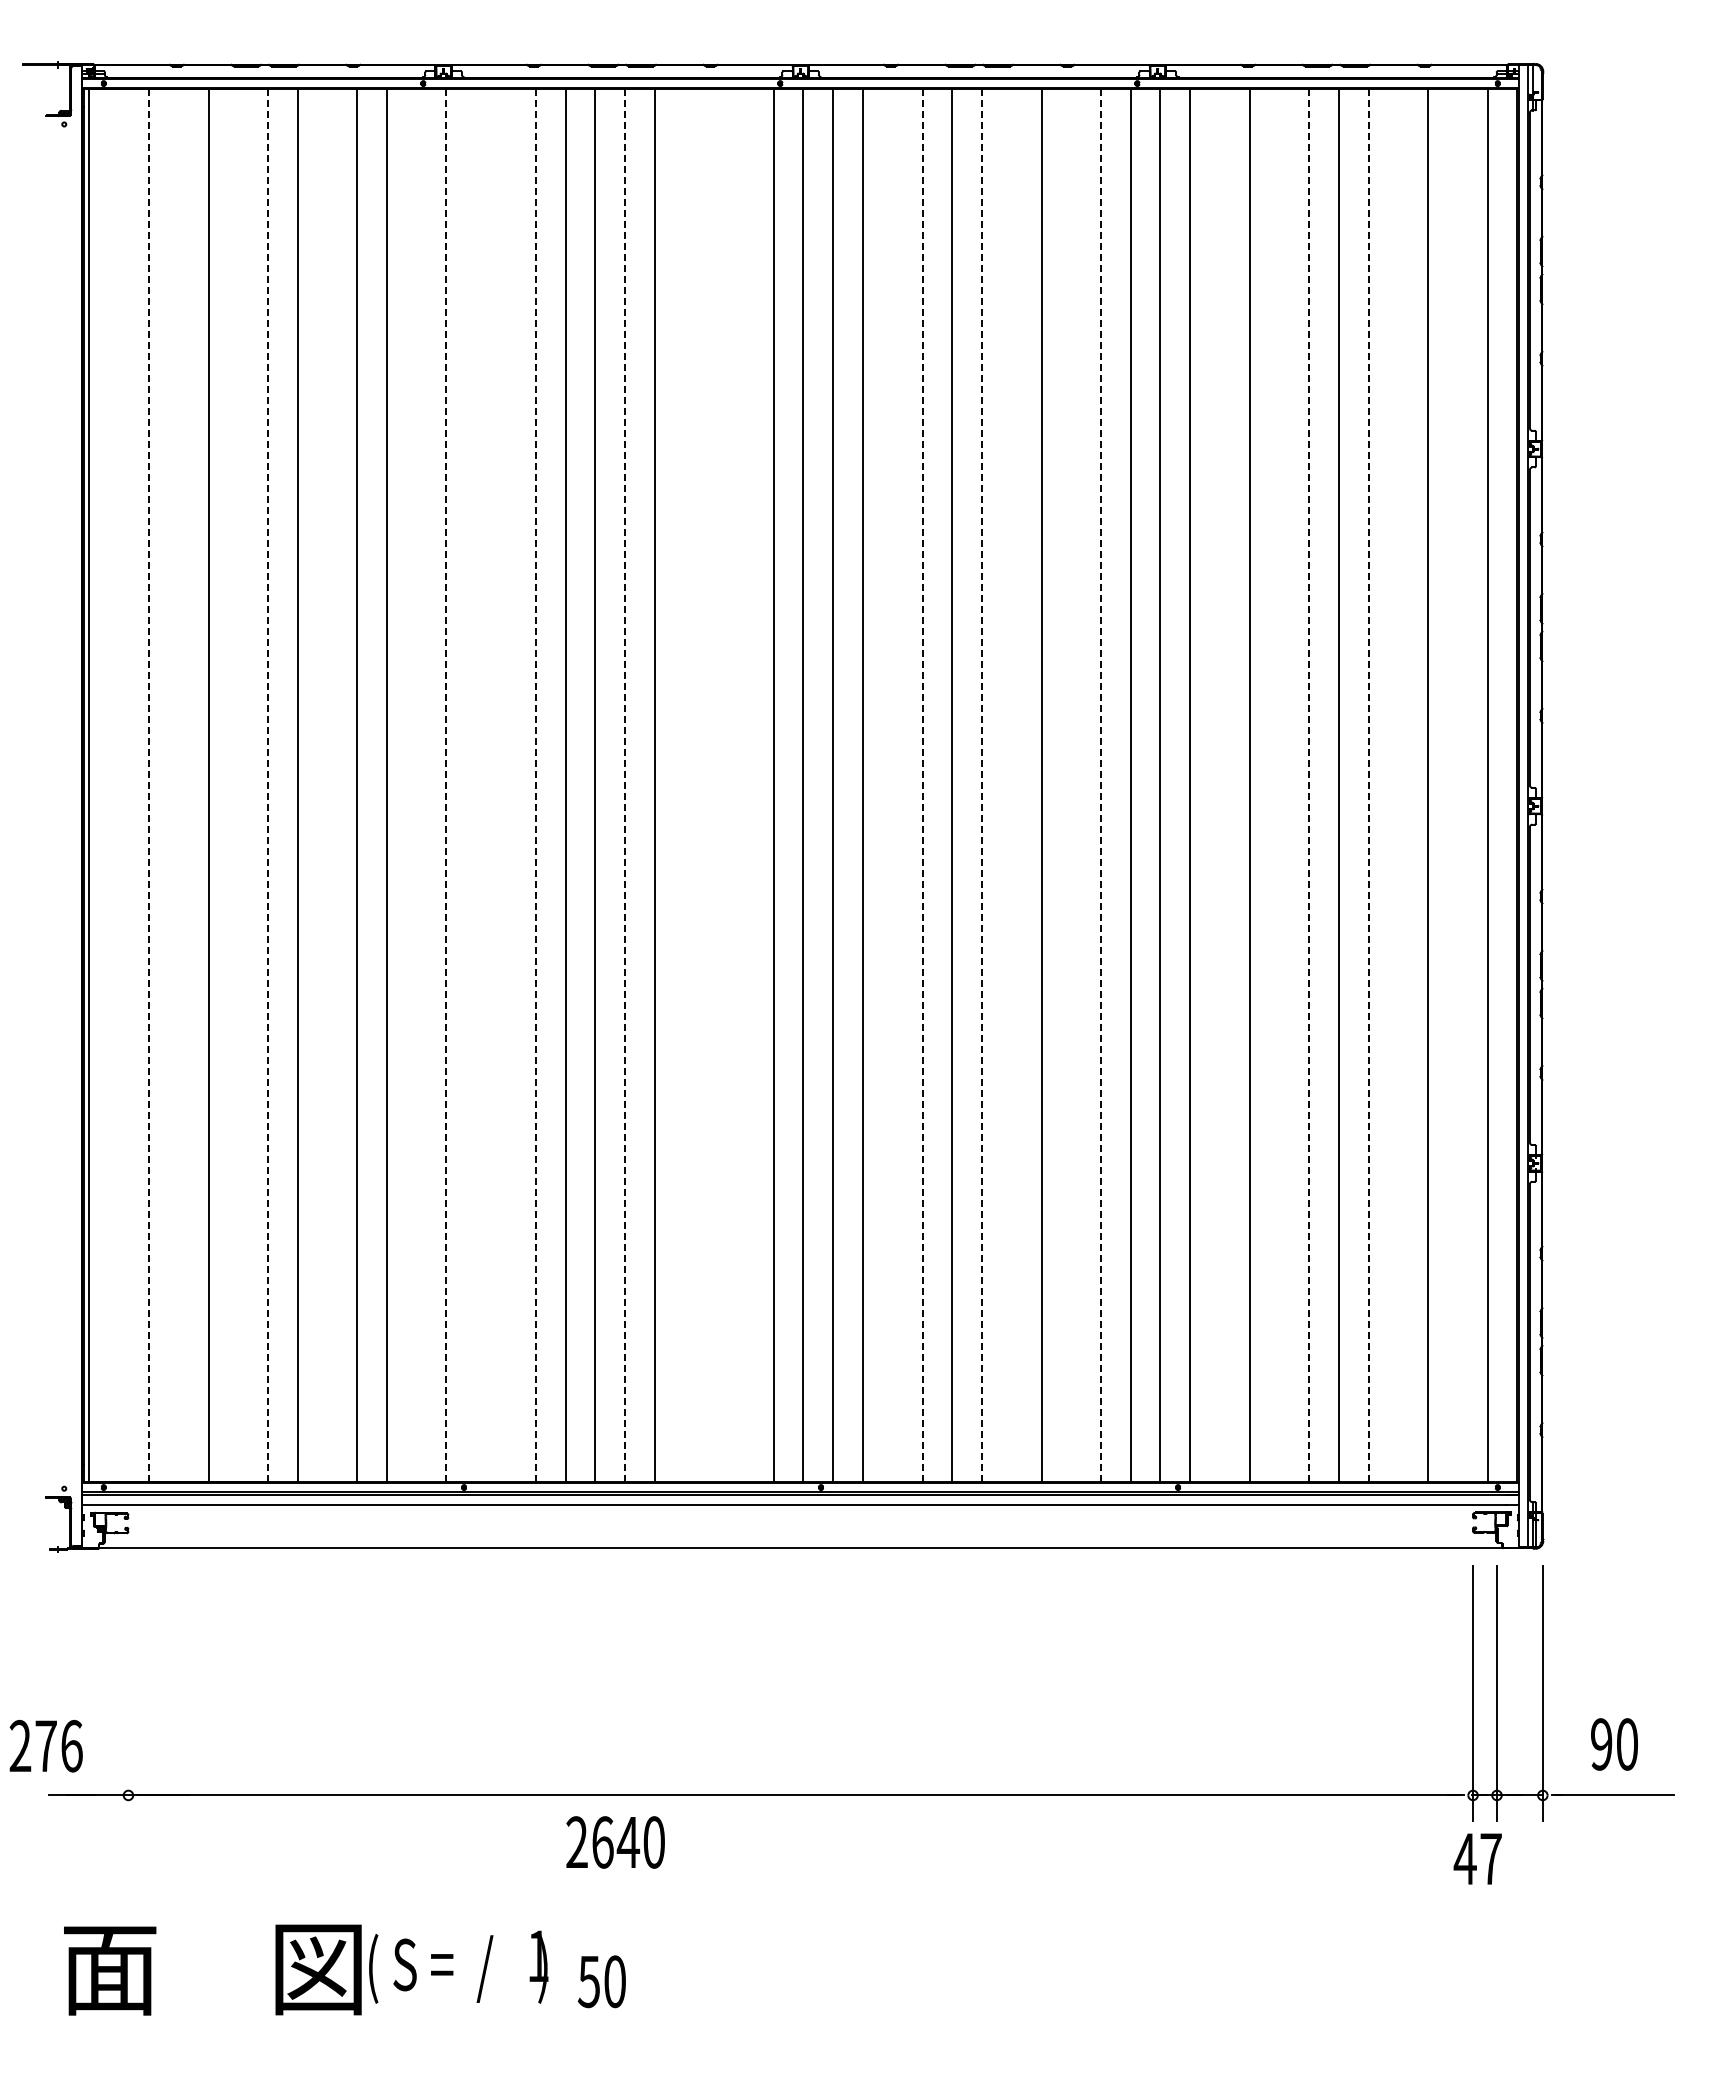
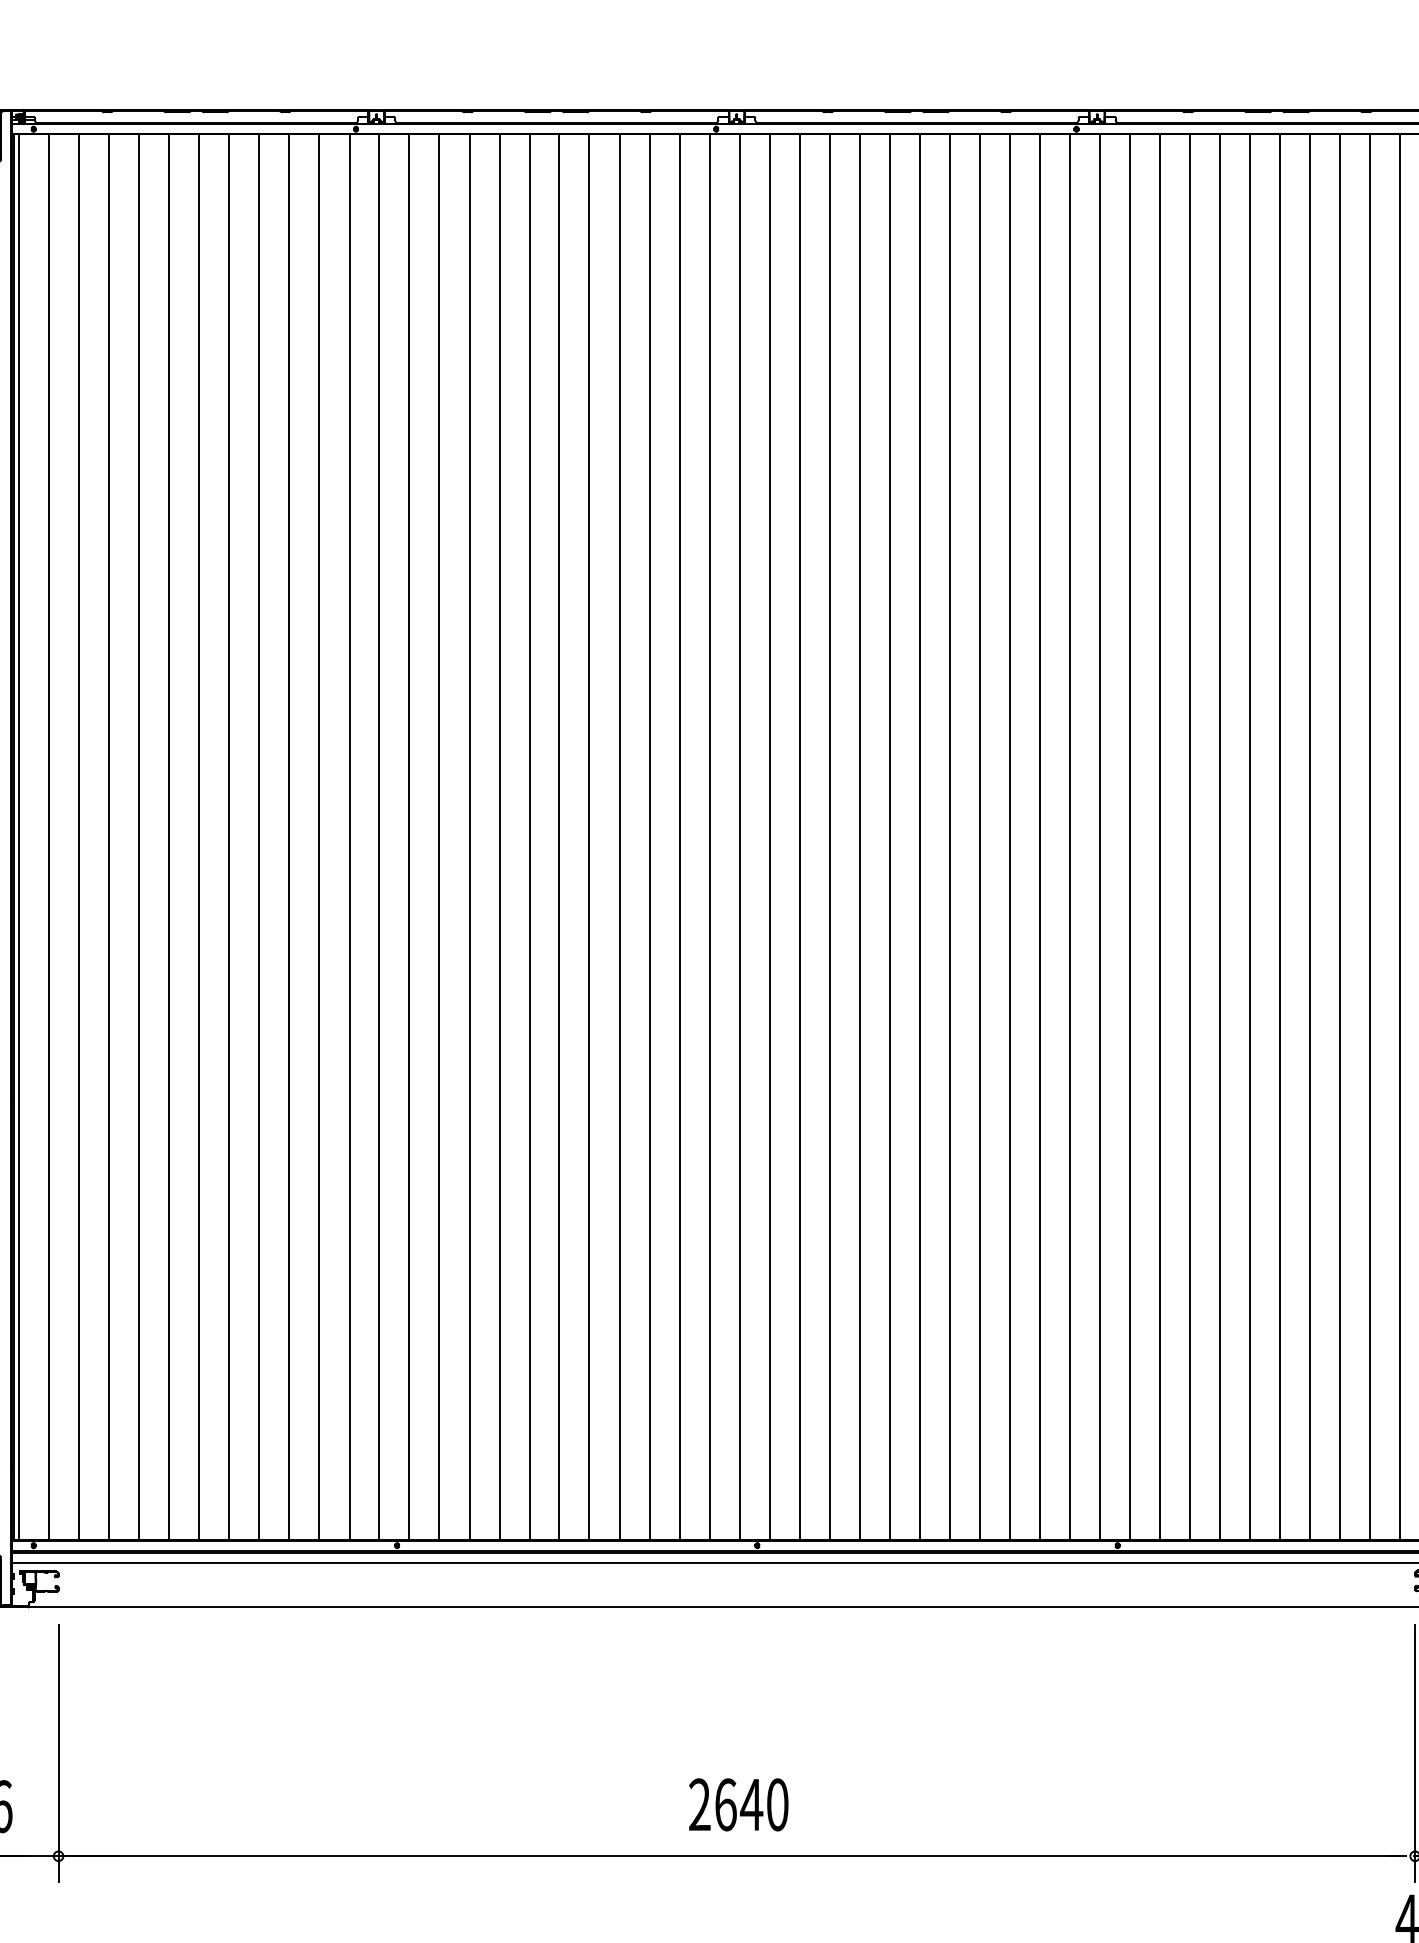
line: (119, 785) -> (49, 837), added
line: (148, 785) -> (78, 837), dashed -> solid
line: (178, 785) -> (109, 837), added
line: (238, 785) -> (169, 837), added
line: (267, 785) -> (198, 837), dashed -> solid
line: (327, 785) -> (259, 837), added
line: (416, 785) -> (349, 837), added
line: (446, 785) -> (379, 837), dashed -> solid
line: (476, 785) -> (409, 837), added
line: (505, 785) -> (438, 837), added
line: (535, 785) -> (469, 837), dashed -> solid
line: (624, 785) -> (559, 837), dashed -> solid
line: (684, 785) -> (619, 837), added
line: (714, 785) -> (649, 837), added
line: (744, 785) -> (680, 837), added
line: (892, 785) -> (829, 837), added
line: (922, 785) -> (859, 837), dashed -> solid
line: (981, 785) -> (919, 837), dashed -> solid
line: (1011, 785) -> (949, 837), added
line: (1071, 785) -> (1010, 837), added
line: (1101, 785) -> (1040, 837), dashed -> solid
line: (1220, 785) -> (1160, 837), added
line: (1279, 785) -> (1219, 837), added
line: (1309, 785) -> (1250, 837), dashed -> solid
line: (1368, 785) -> (1309, 837), dashed -> solid
line: (1398, 785) -> (1339, 837), added
line: (1458, 785) -> (1400, 837), added
line: (128, 1693) -> (58, 1753), added
text: (615, 1842) -> (738, 1804), moved

